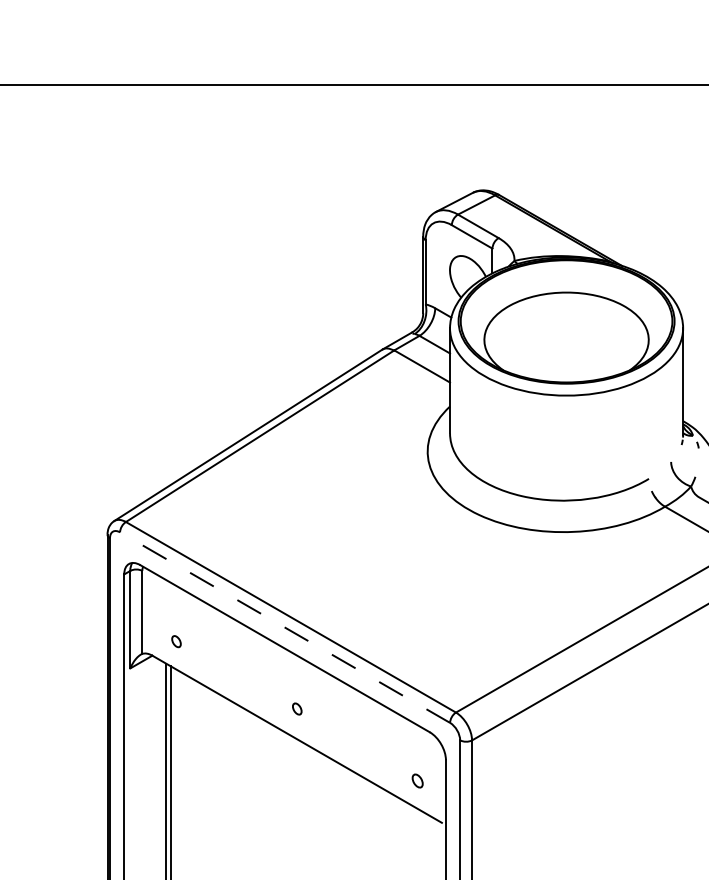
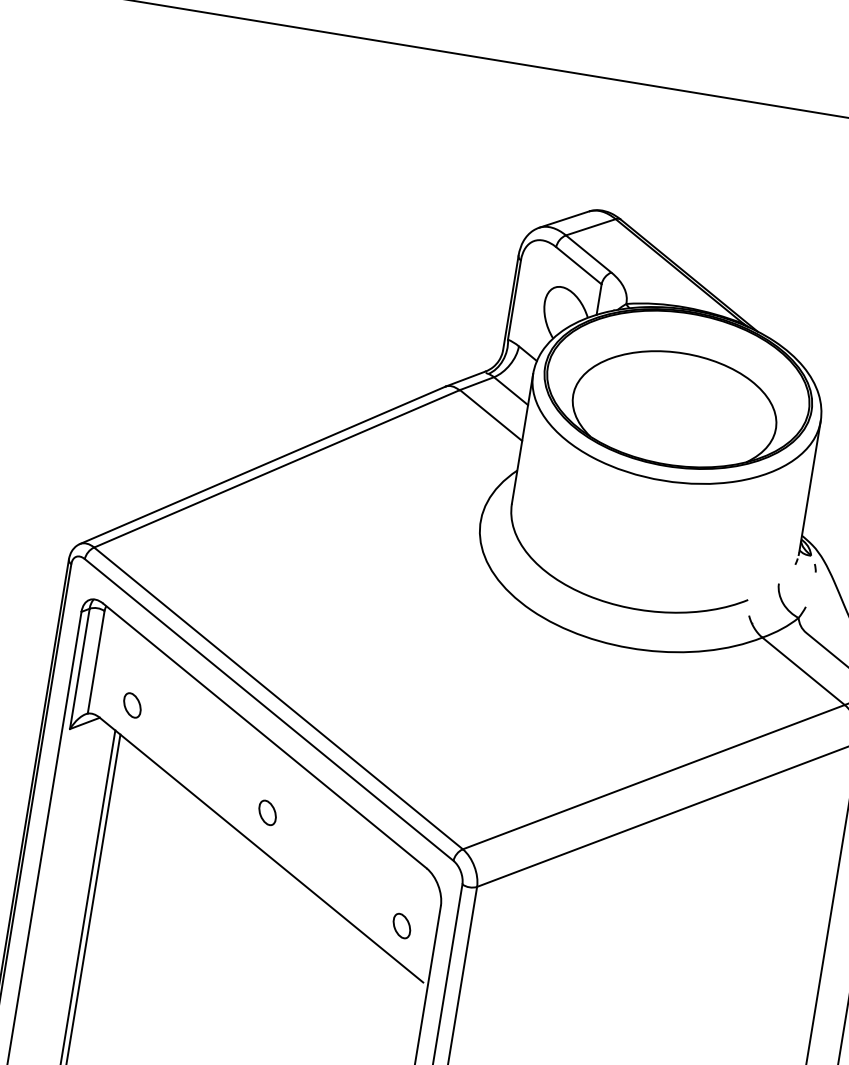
line: (285, 627) -> (269, 709), dashed -> solid
part: (176, 641) -> (132, 705), size x1.67
part: (297, 708) -> (268, 812), size x1.67
part: (417, 780) -> (401, 925), size x1.43

